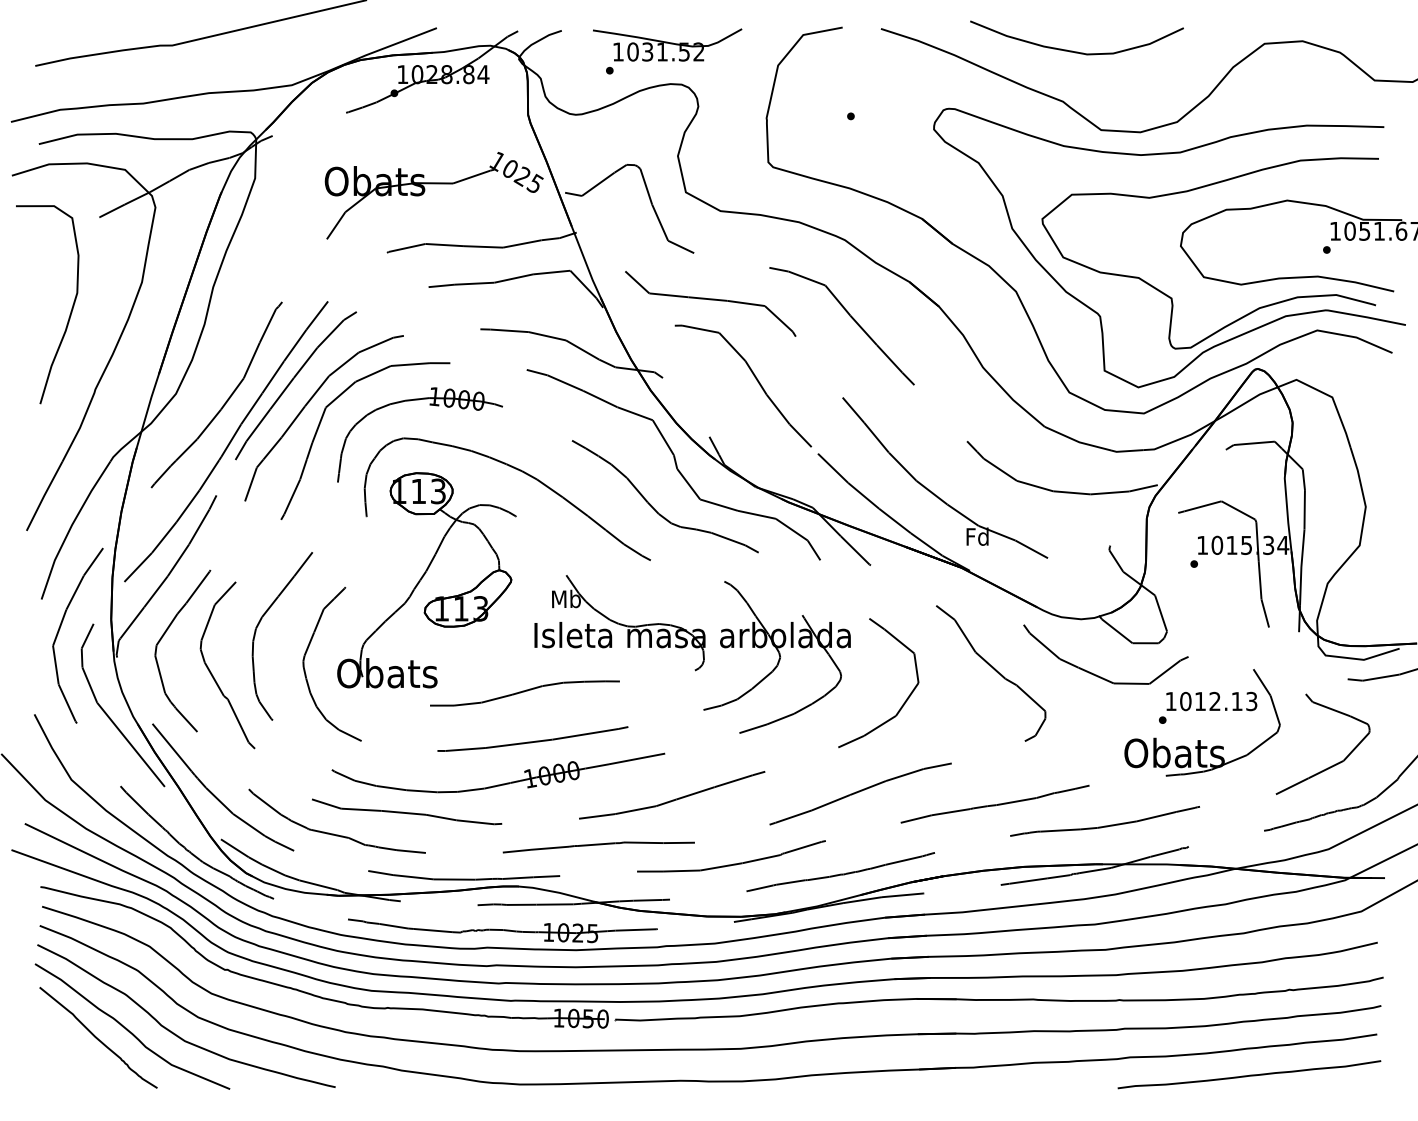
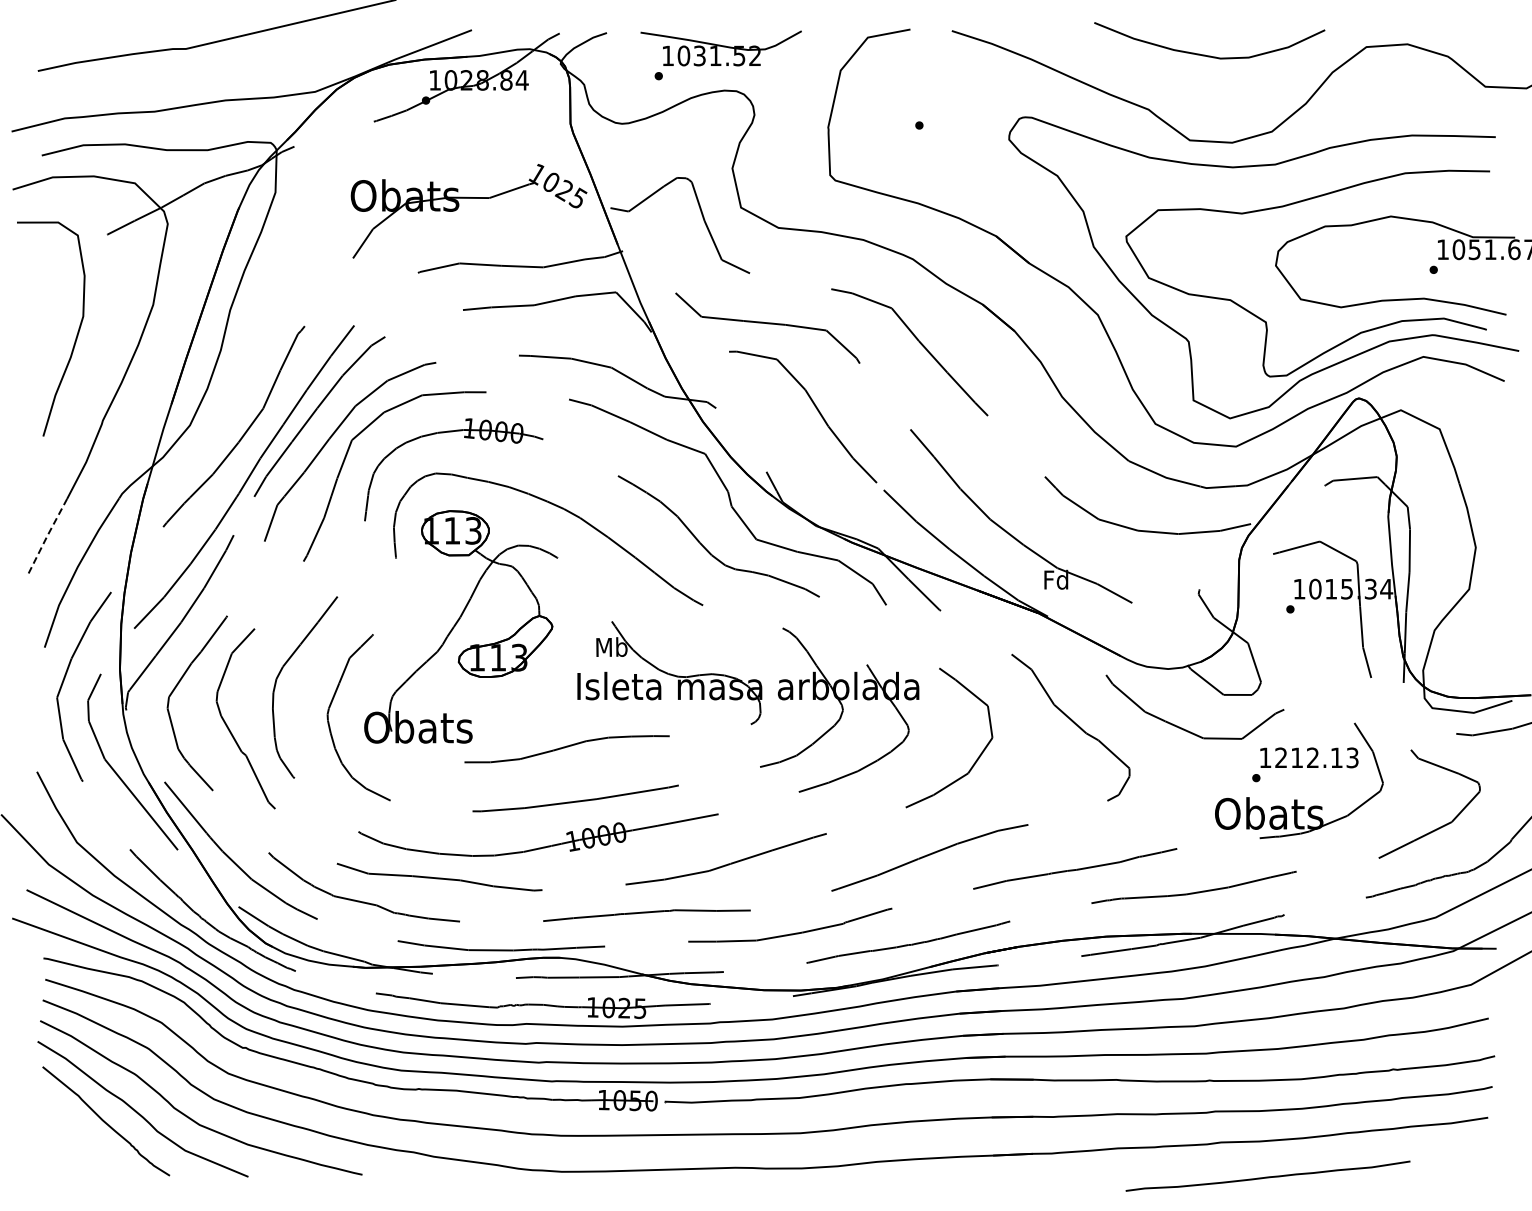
curve: (1073, 50) -> (1205, 54), moved
line: (44, 495) -> (47, 535), solid -> dashed
text: (1185, 701) -> (1281, 757), 1012.13 -> 1212.13
curve: (1248, 1074) -> (1267, 1176), moved

